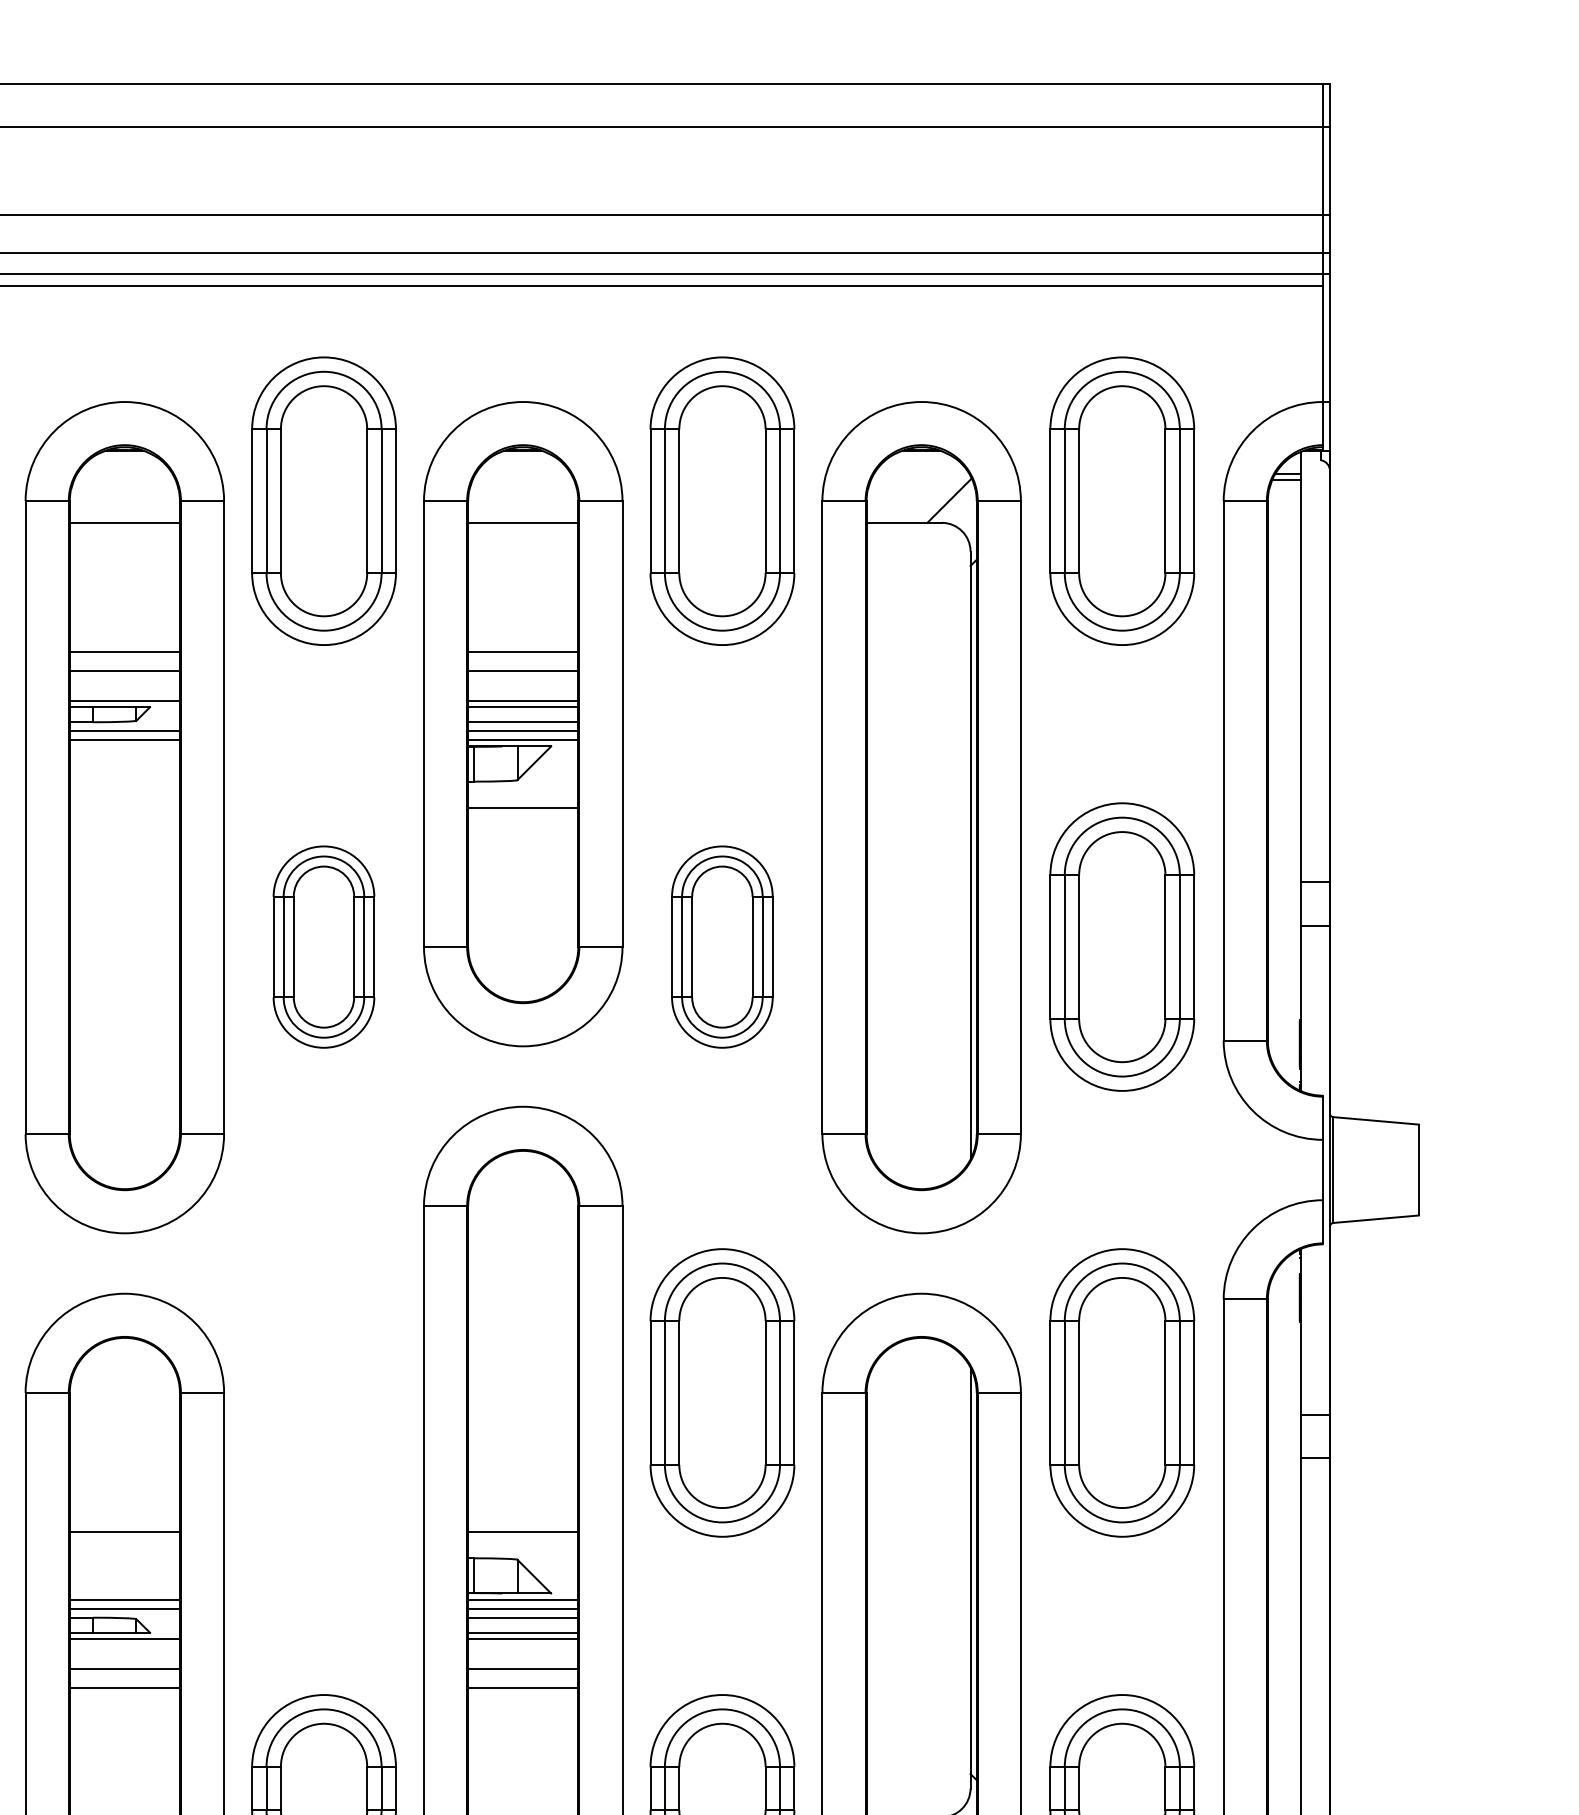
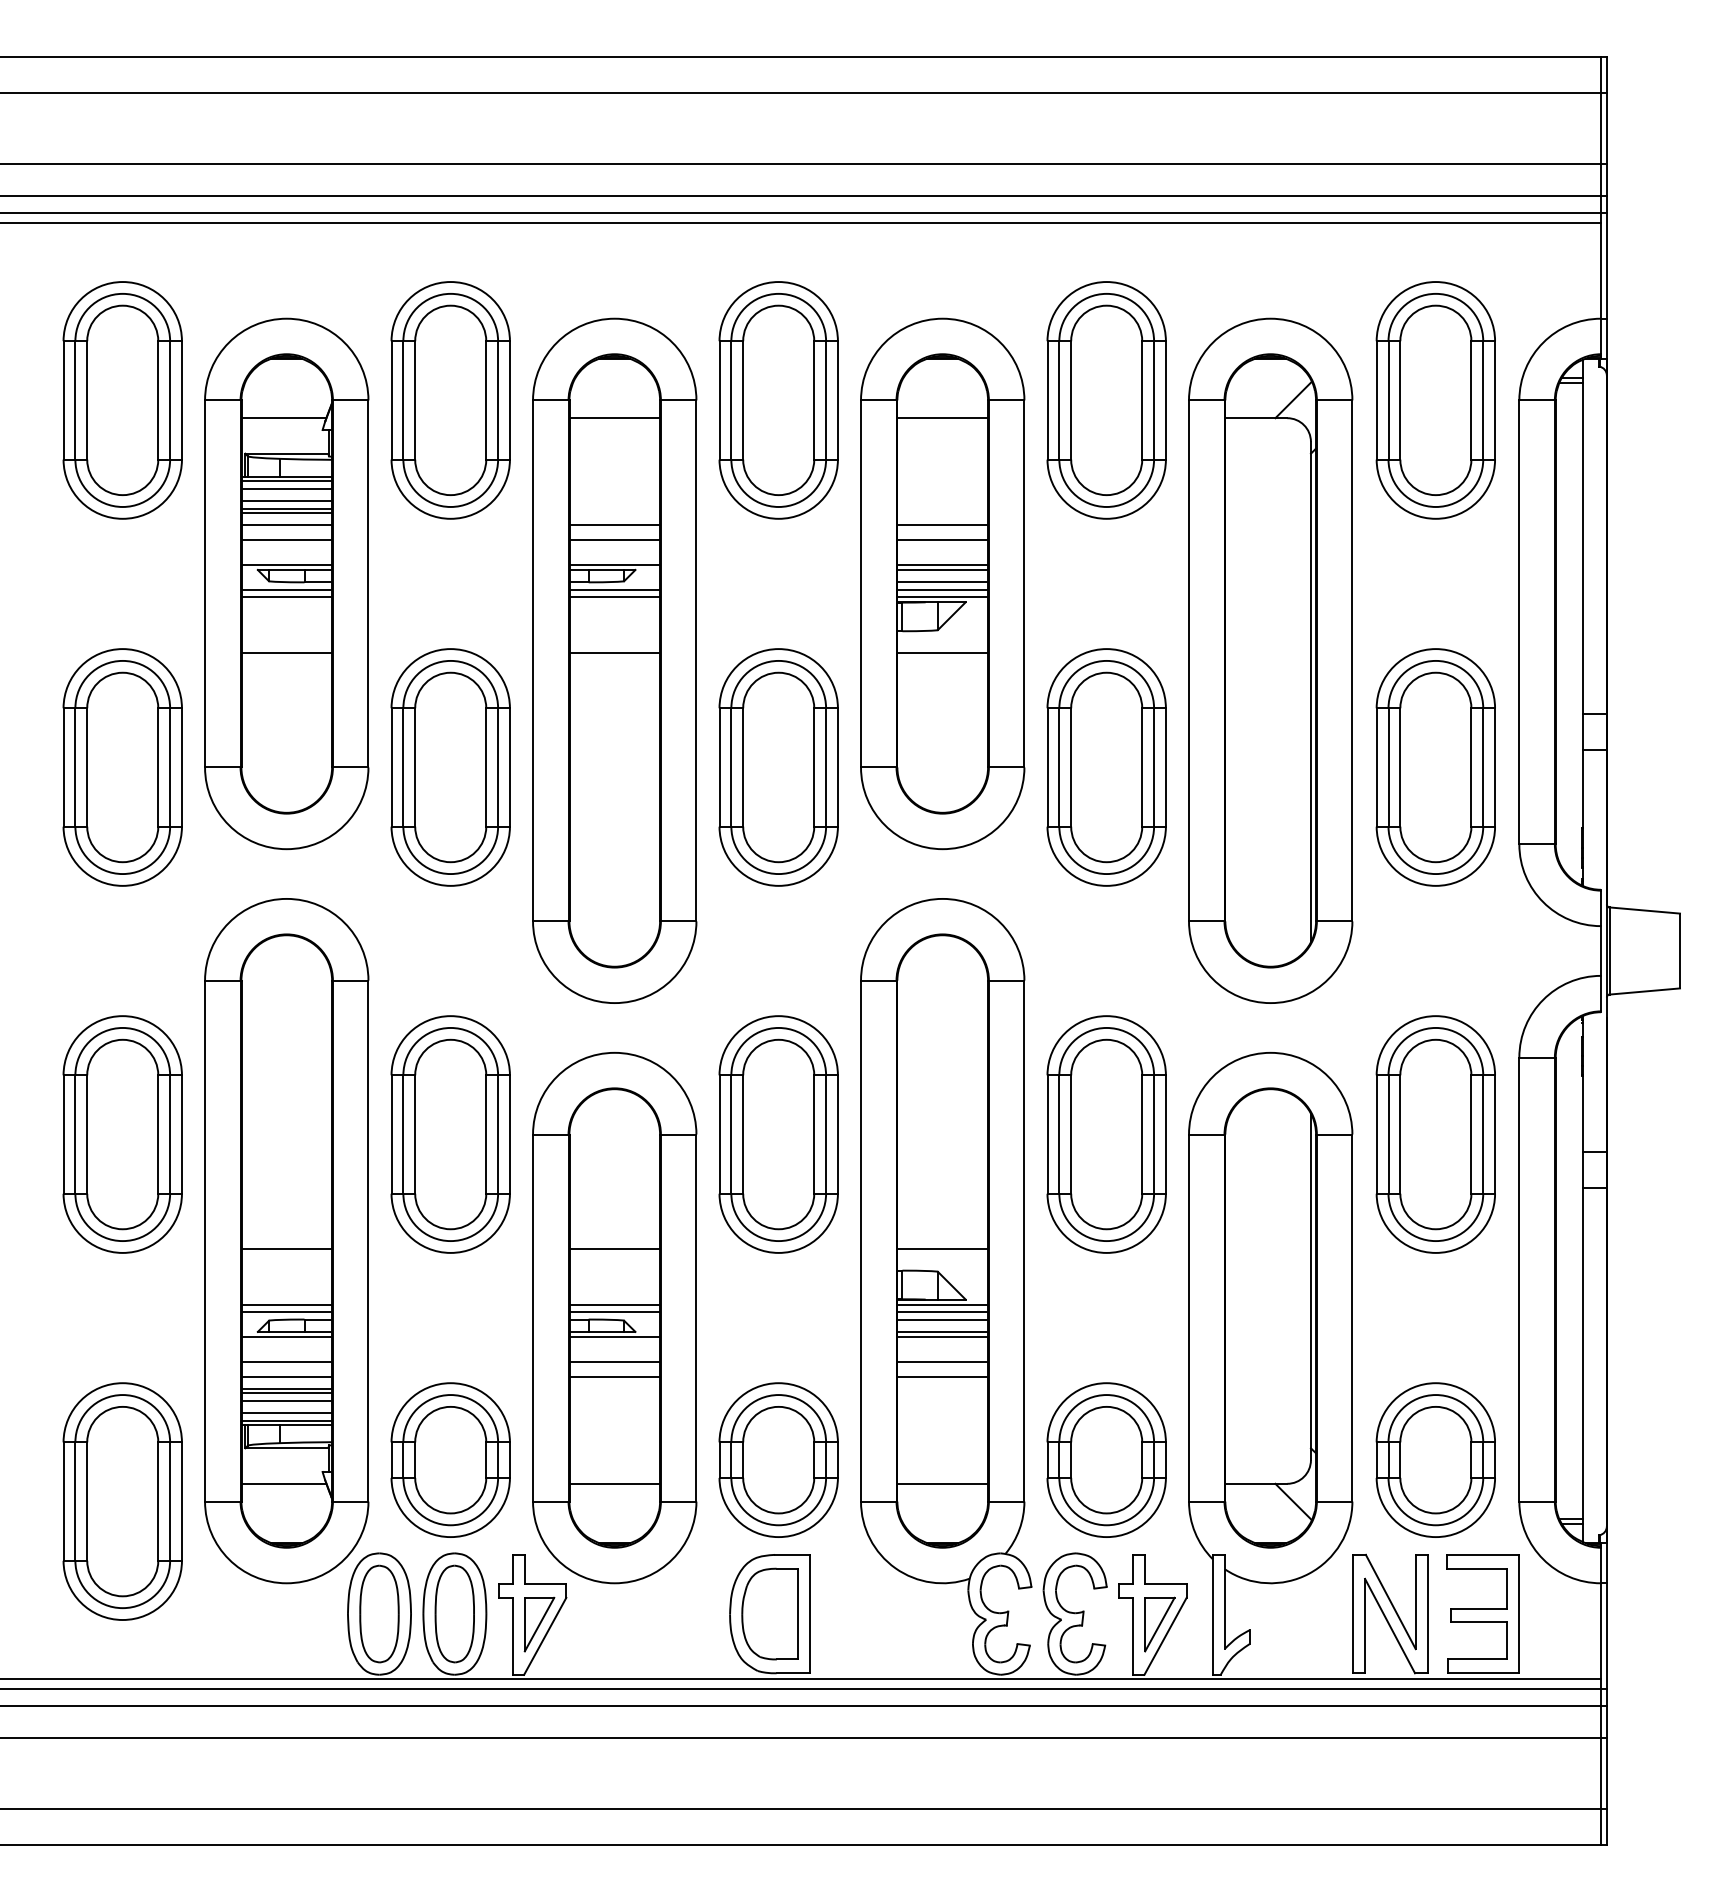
line: (124, 808) -> (614, 653), added
part: (323, 947) -> (778, 767), size x1.43
part: (722, 947) -> (1106, 767), size x1.43
part: (323, 1392) -> (778, 1134), added

